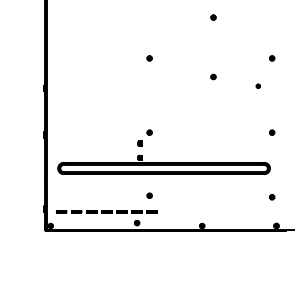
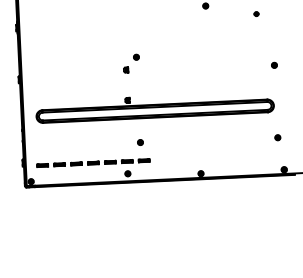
part: (144, 137) -> (130, 62), moved

